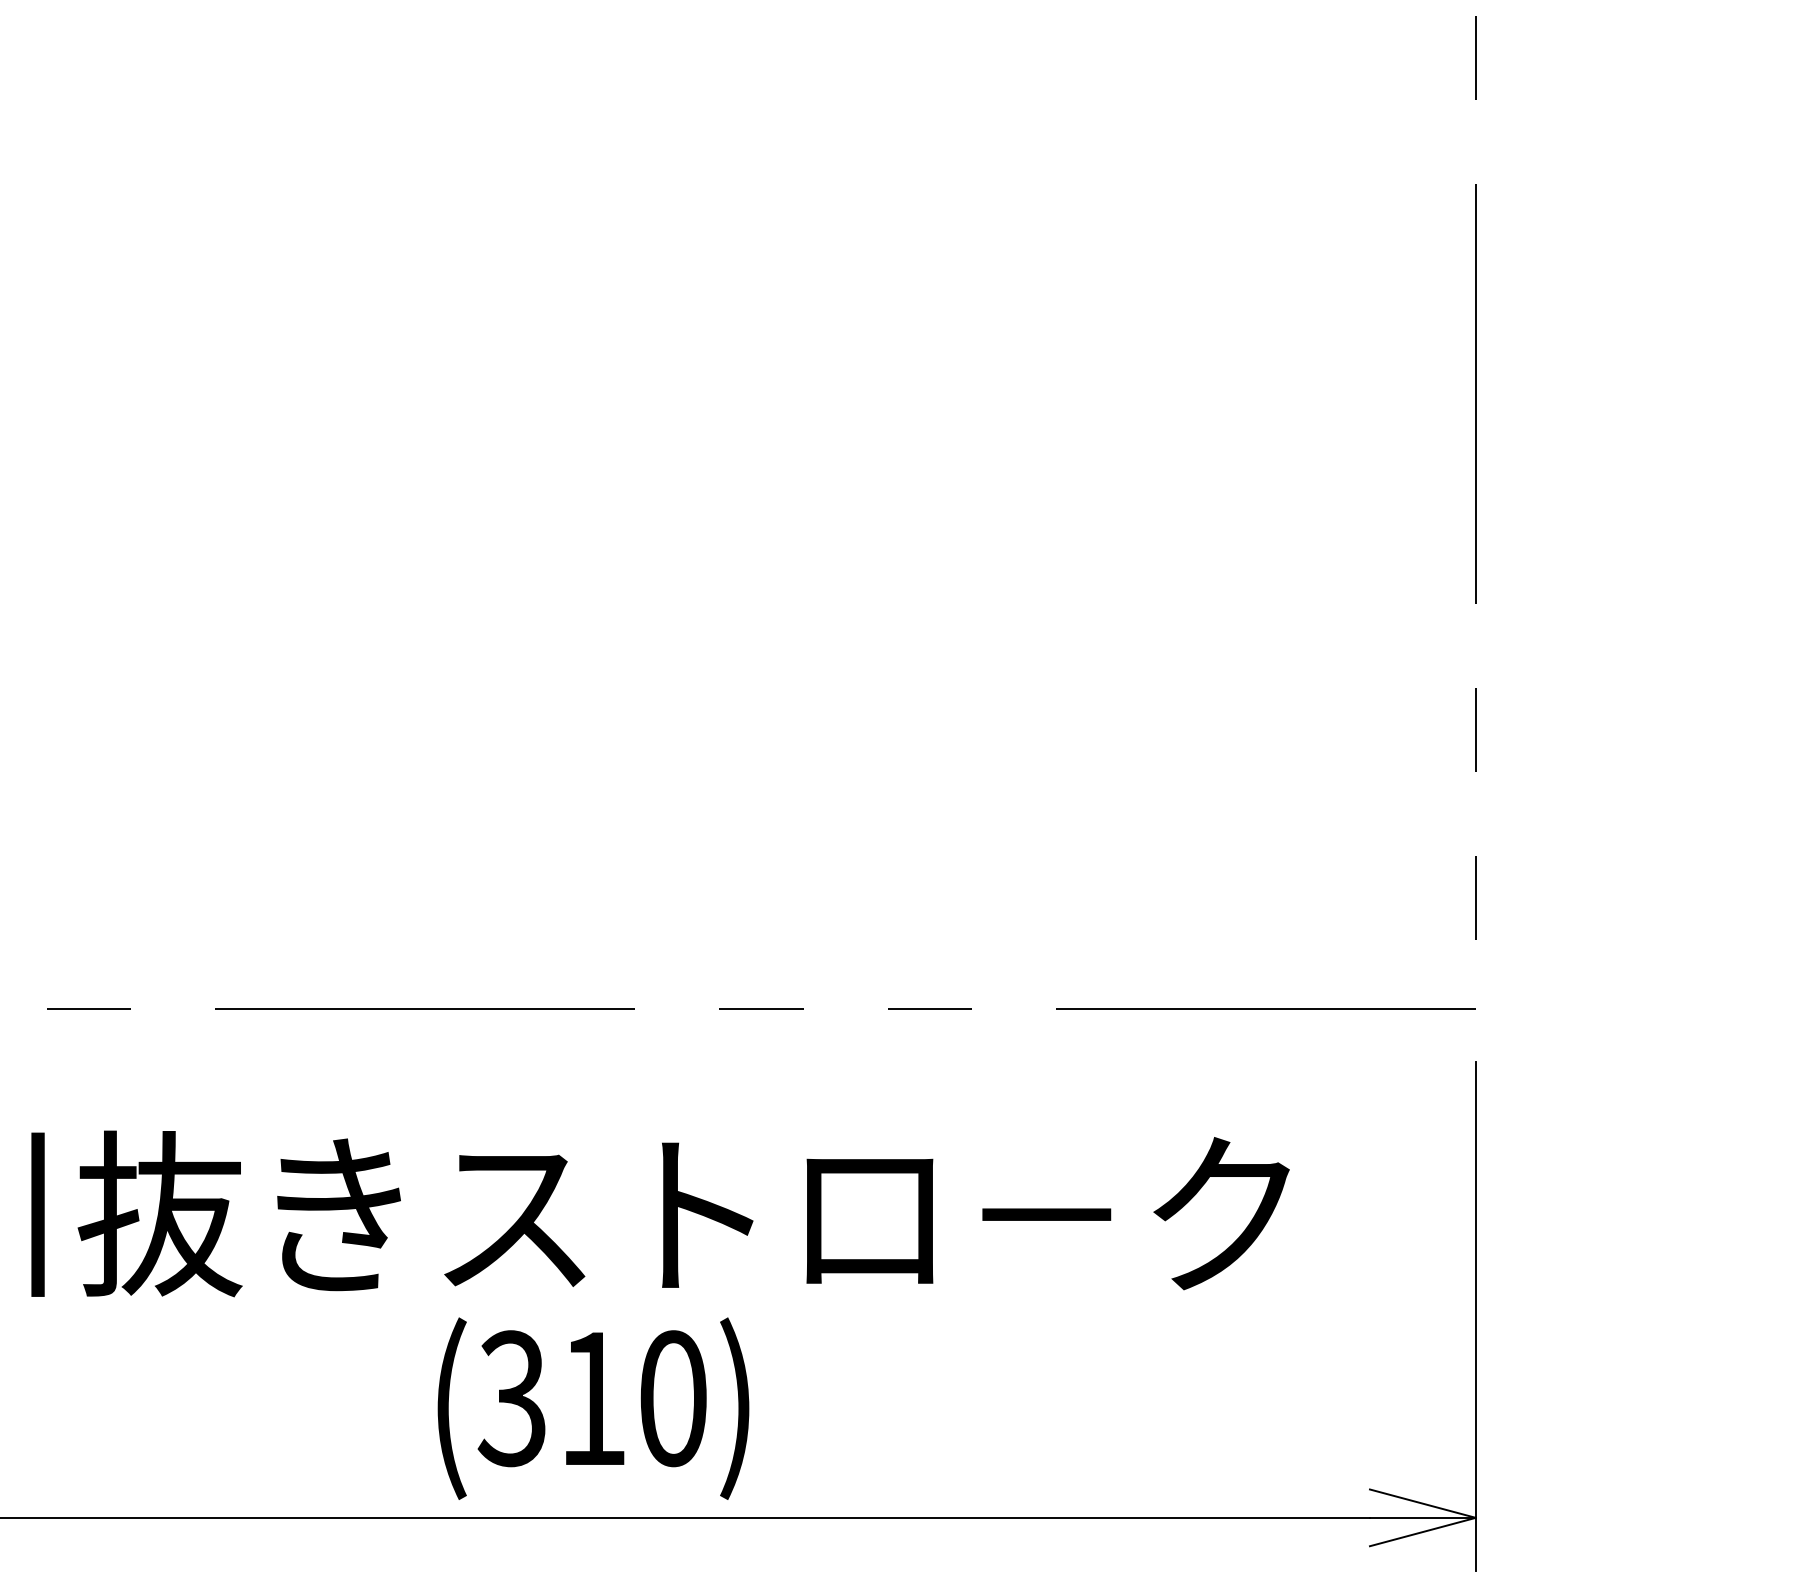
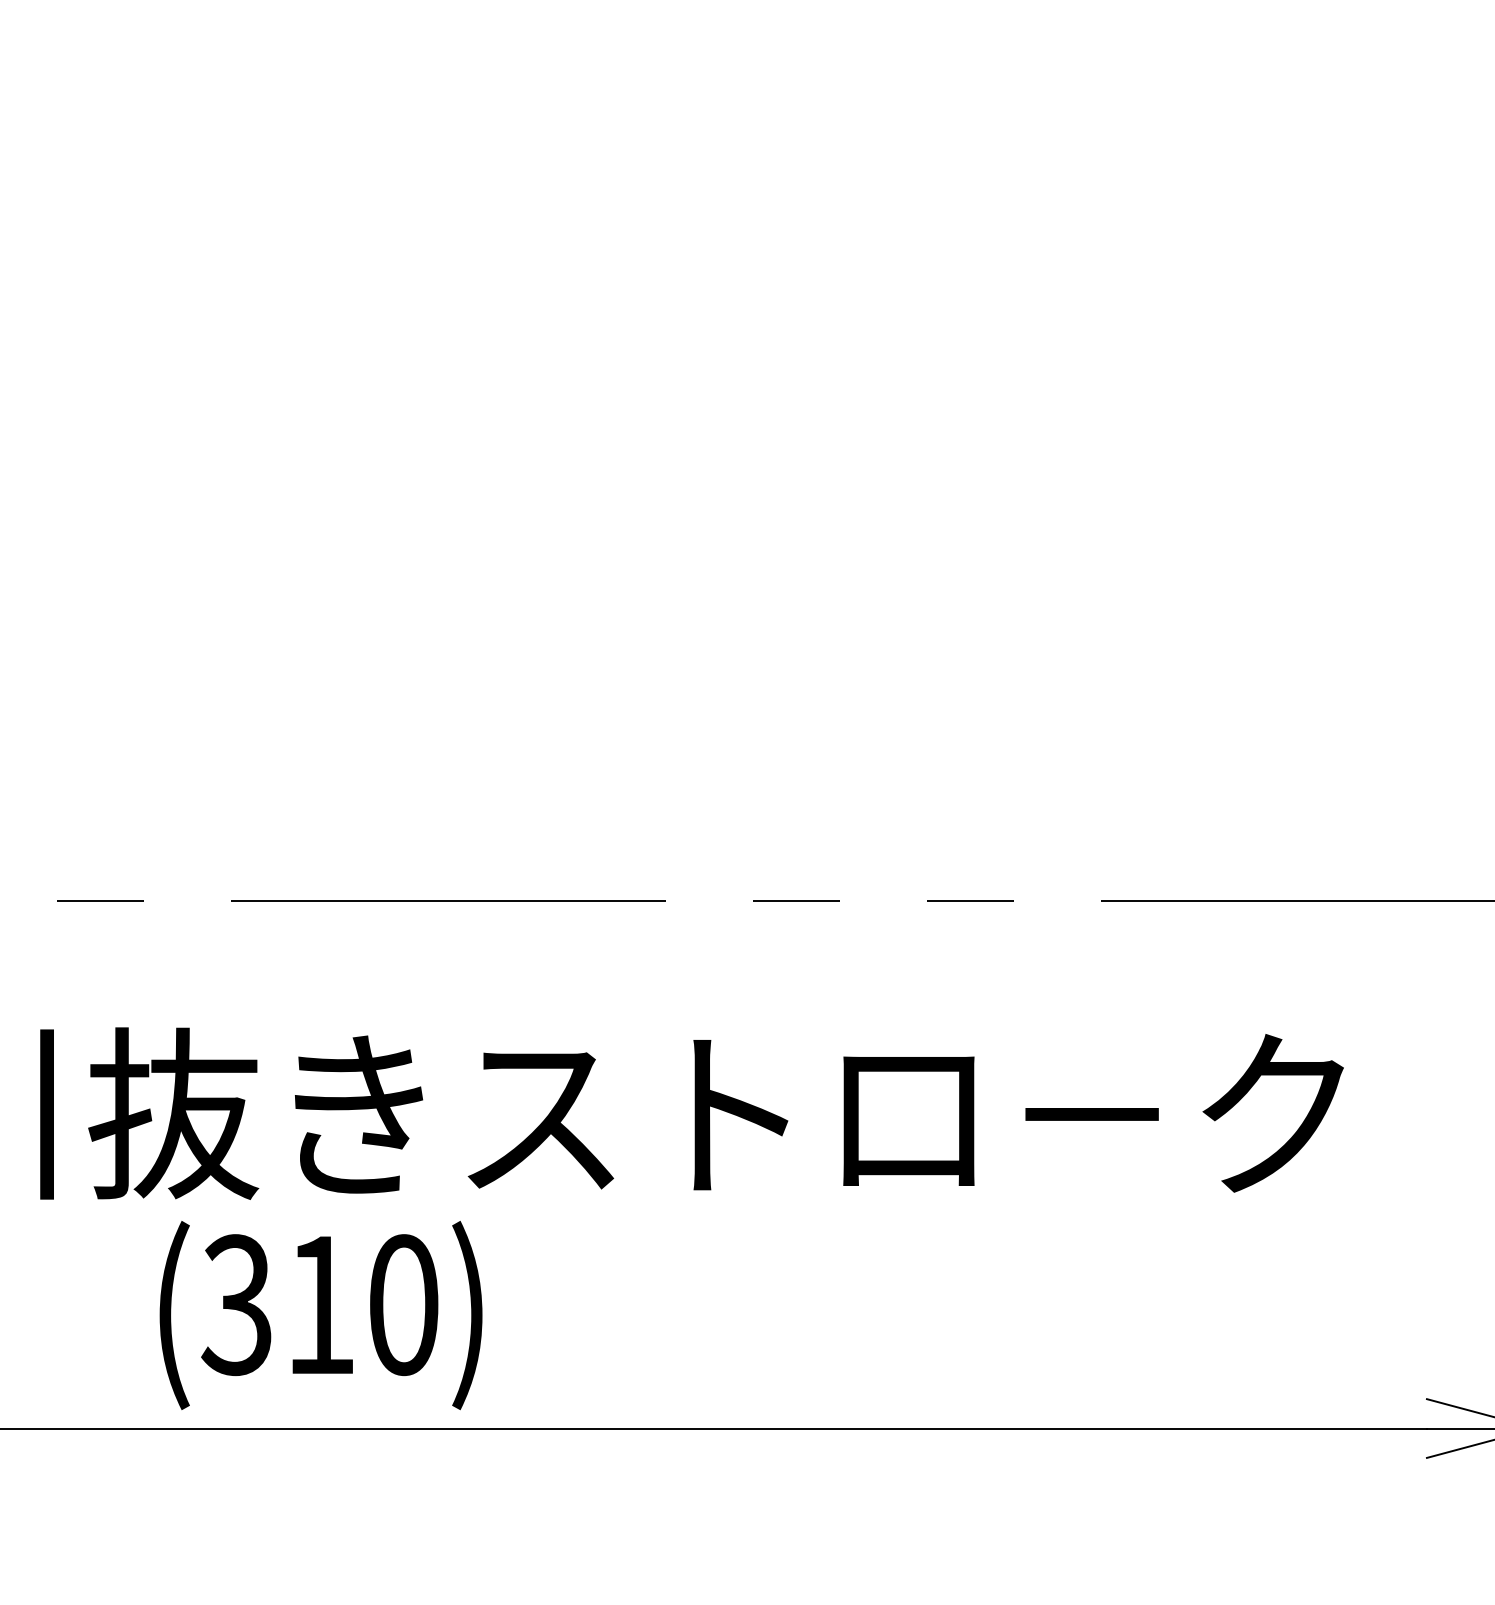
text: (593, 1408) -> (321, 1315), moved

